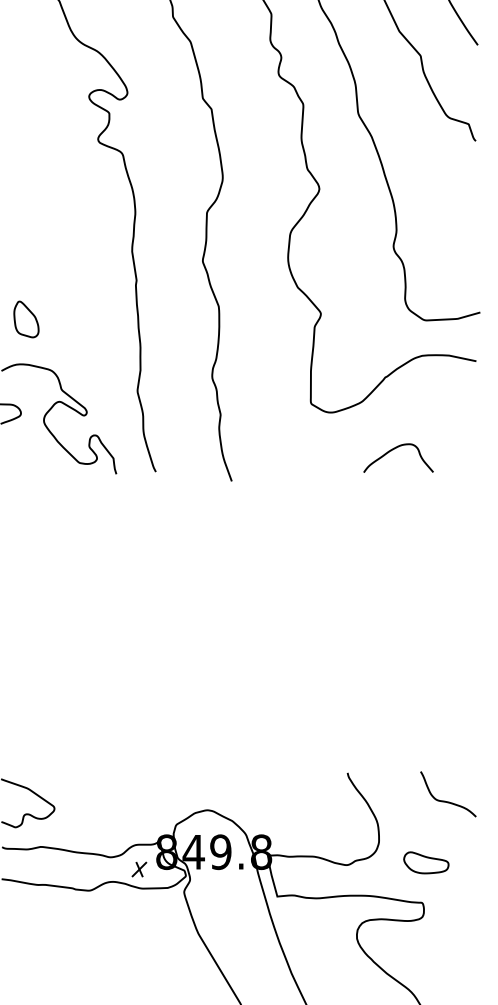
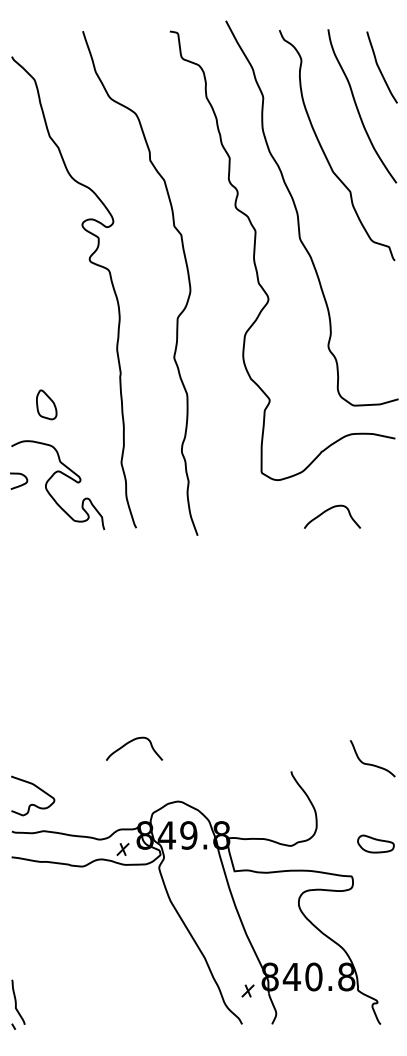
part: (26, 319) -> (46, 404), moved
curve: (147, 738) -> (129, 743), added
curve: (445, 800) -> (370, 763), moved
part: (425, 862) -> (375, 843), moved

